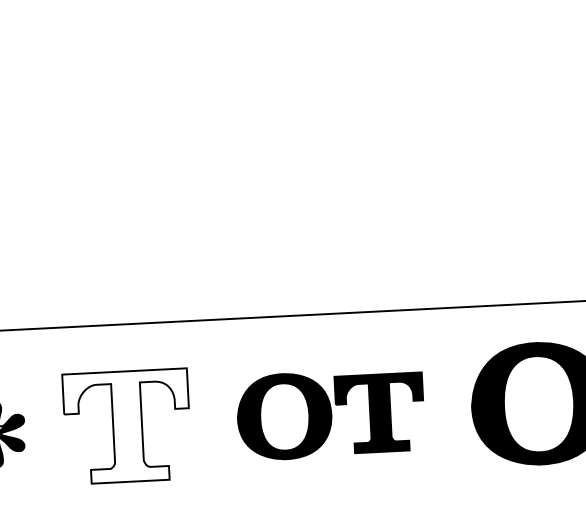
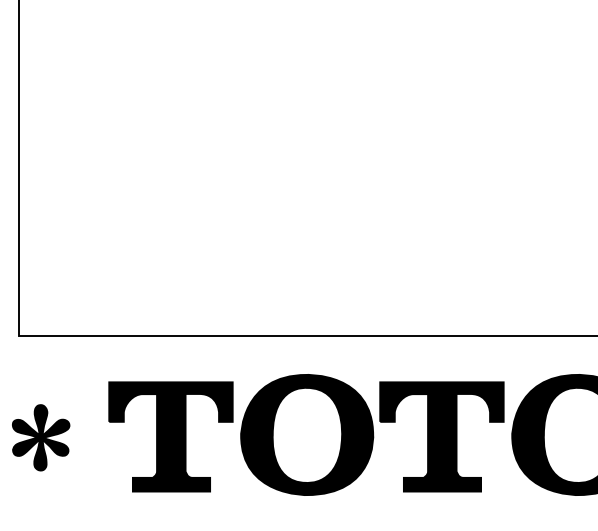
part: (330, 413) -> (372, 434), size x1.43
fill: (126, 426) -> (170, 436), added

